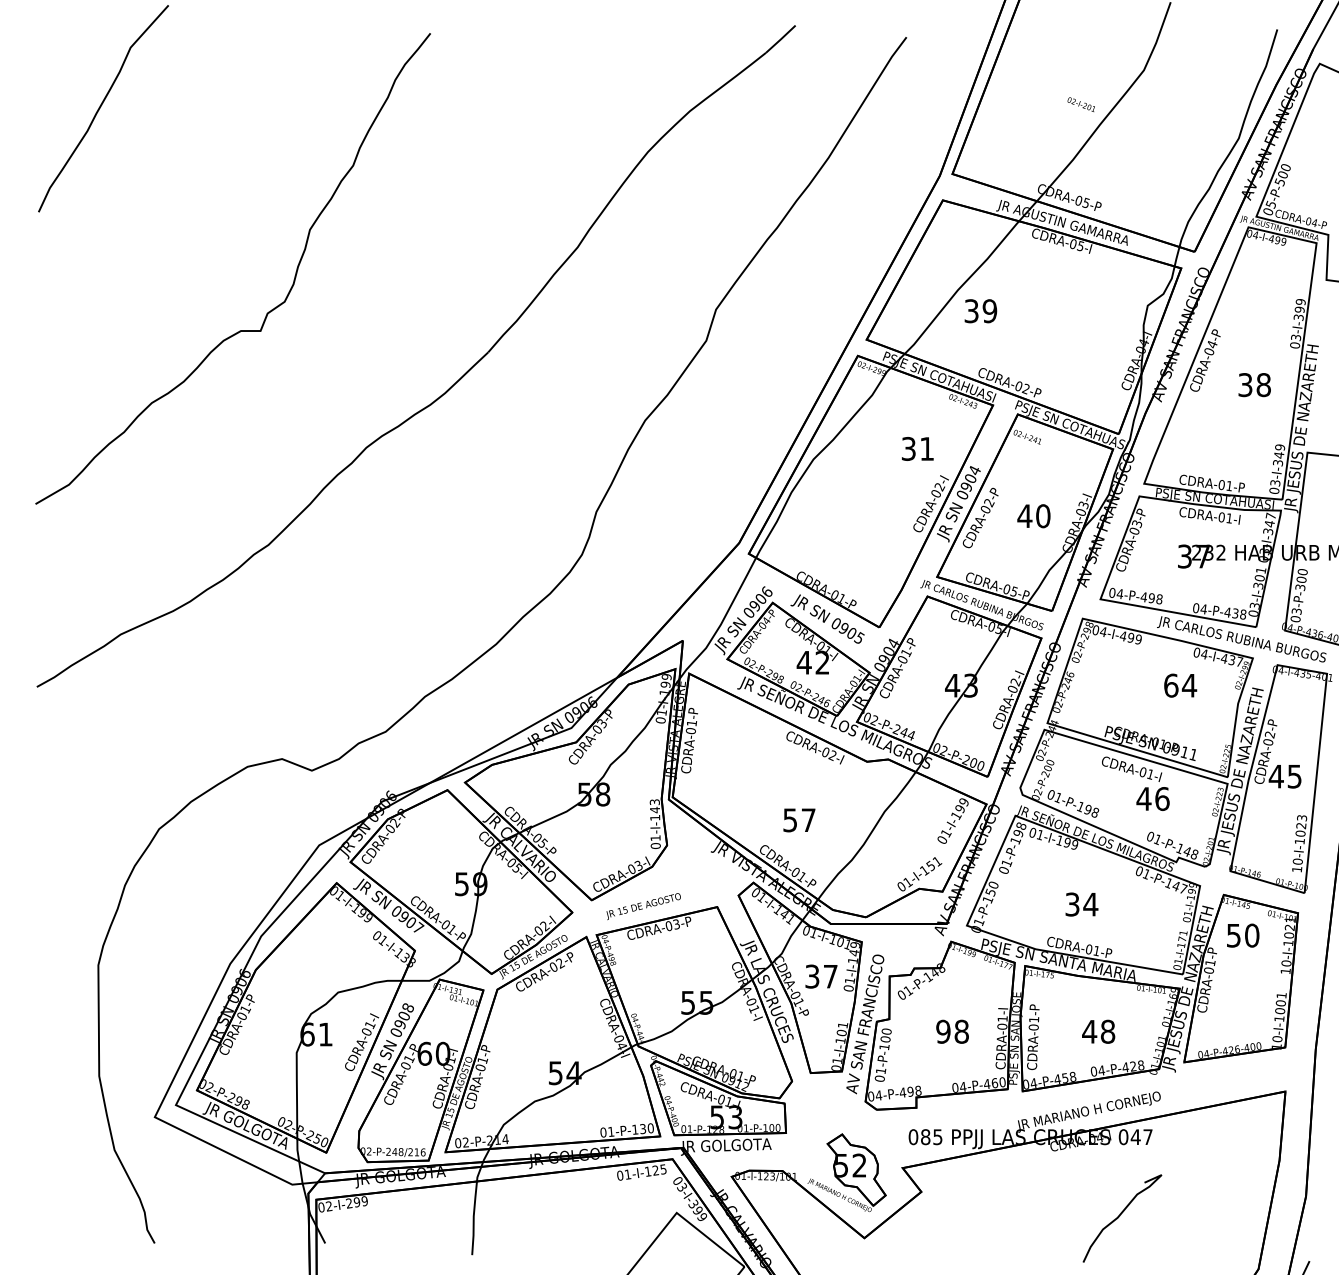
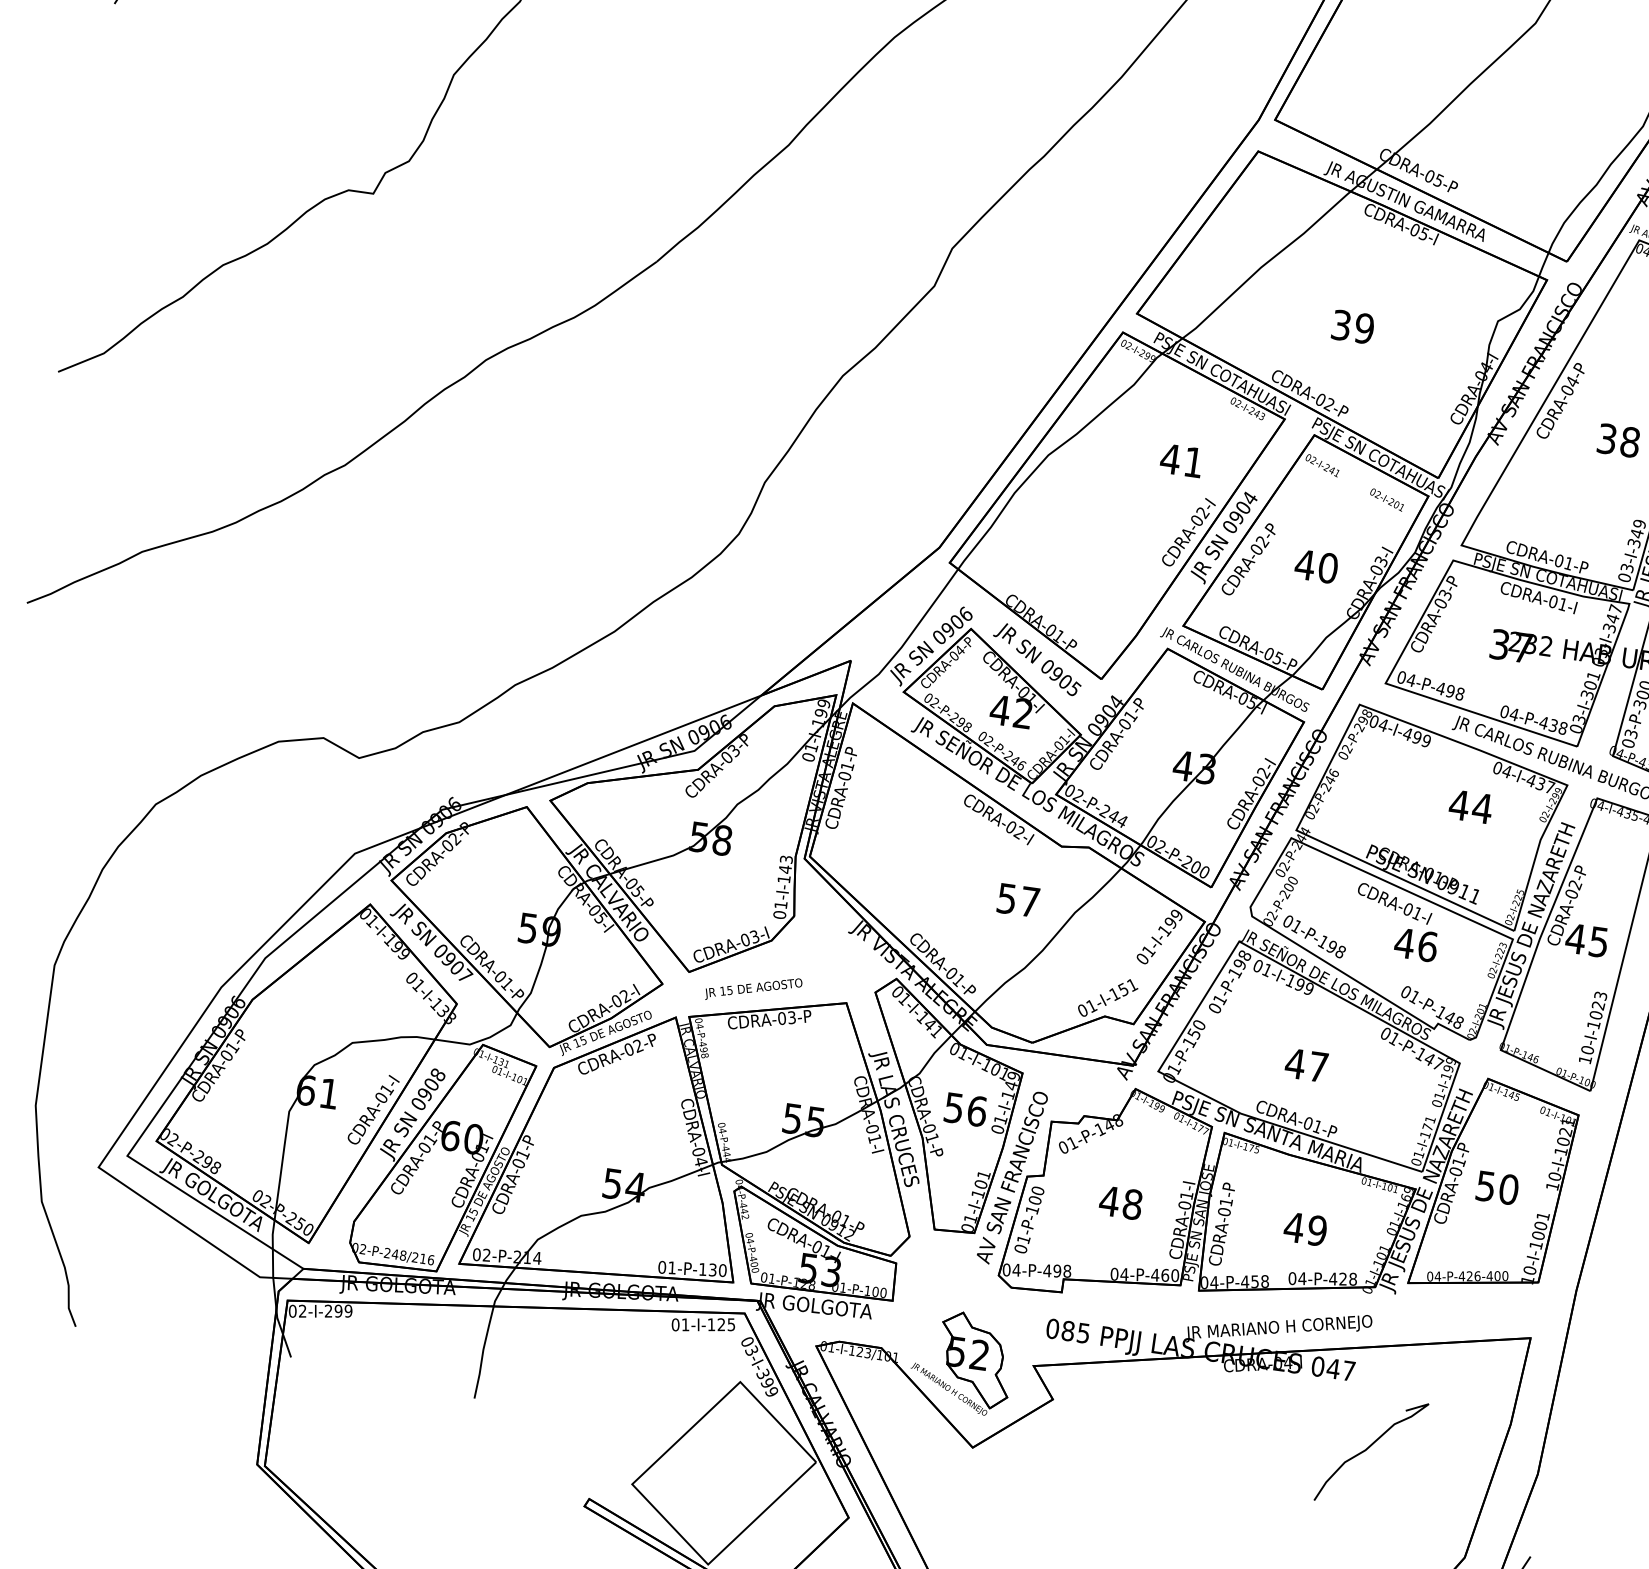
text: (1080, 104) -> (1385, 499), moved
text: (980, 311) -> (1352, 327), moved
text: (908, 448) -> (1170, 458), 31 -> 41
text: (1170, 685) -> (1458, 804), 64 -> 44
text: (799, 820) -> (1018, 900), moved
text: (1081, 904) -> (1306, 1065), 34 -> 47
text: (1243, 935) -> (1497, 1187), moved
text: (822, 976) -> (966, 1109), 37 -> 56
text: (942, 1031) -> (1108, 1200), 98 -> 48
text: (1107, 1031) -> (1316, 1230), 48 -> 49
curve: (1119, 1217) -> (1367, 1450), moved

